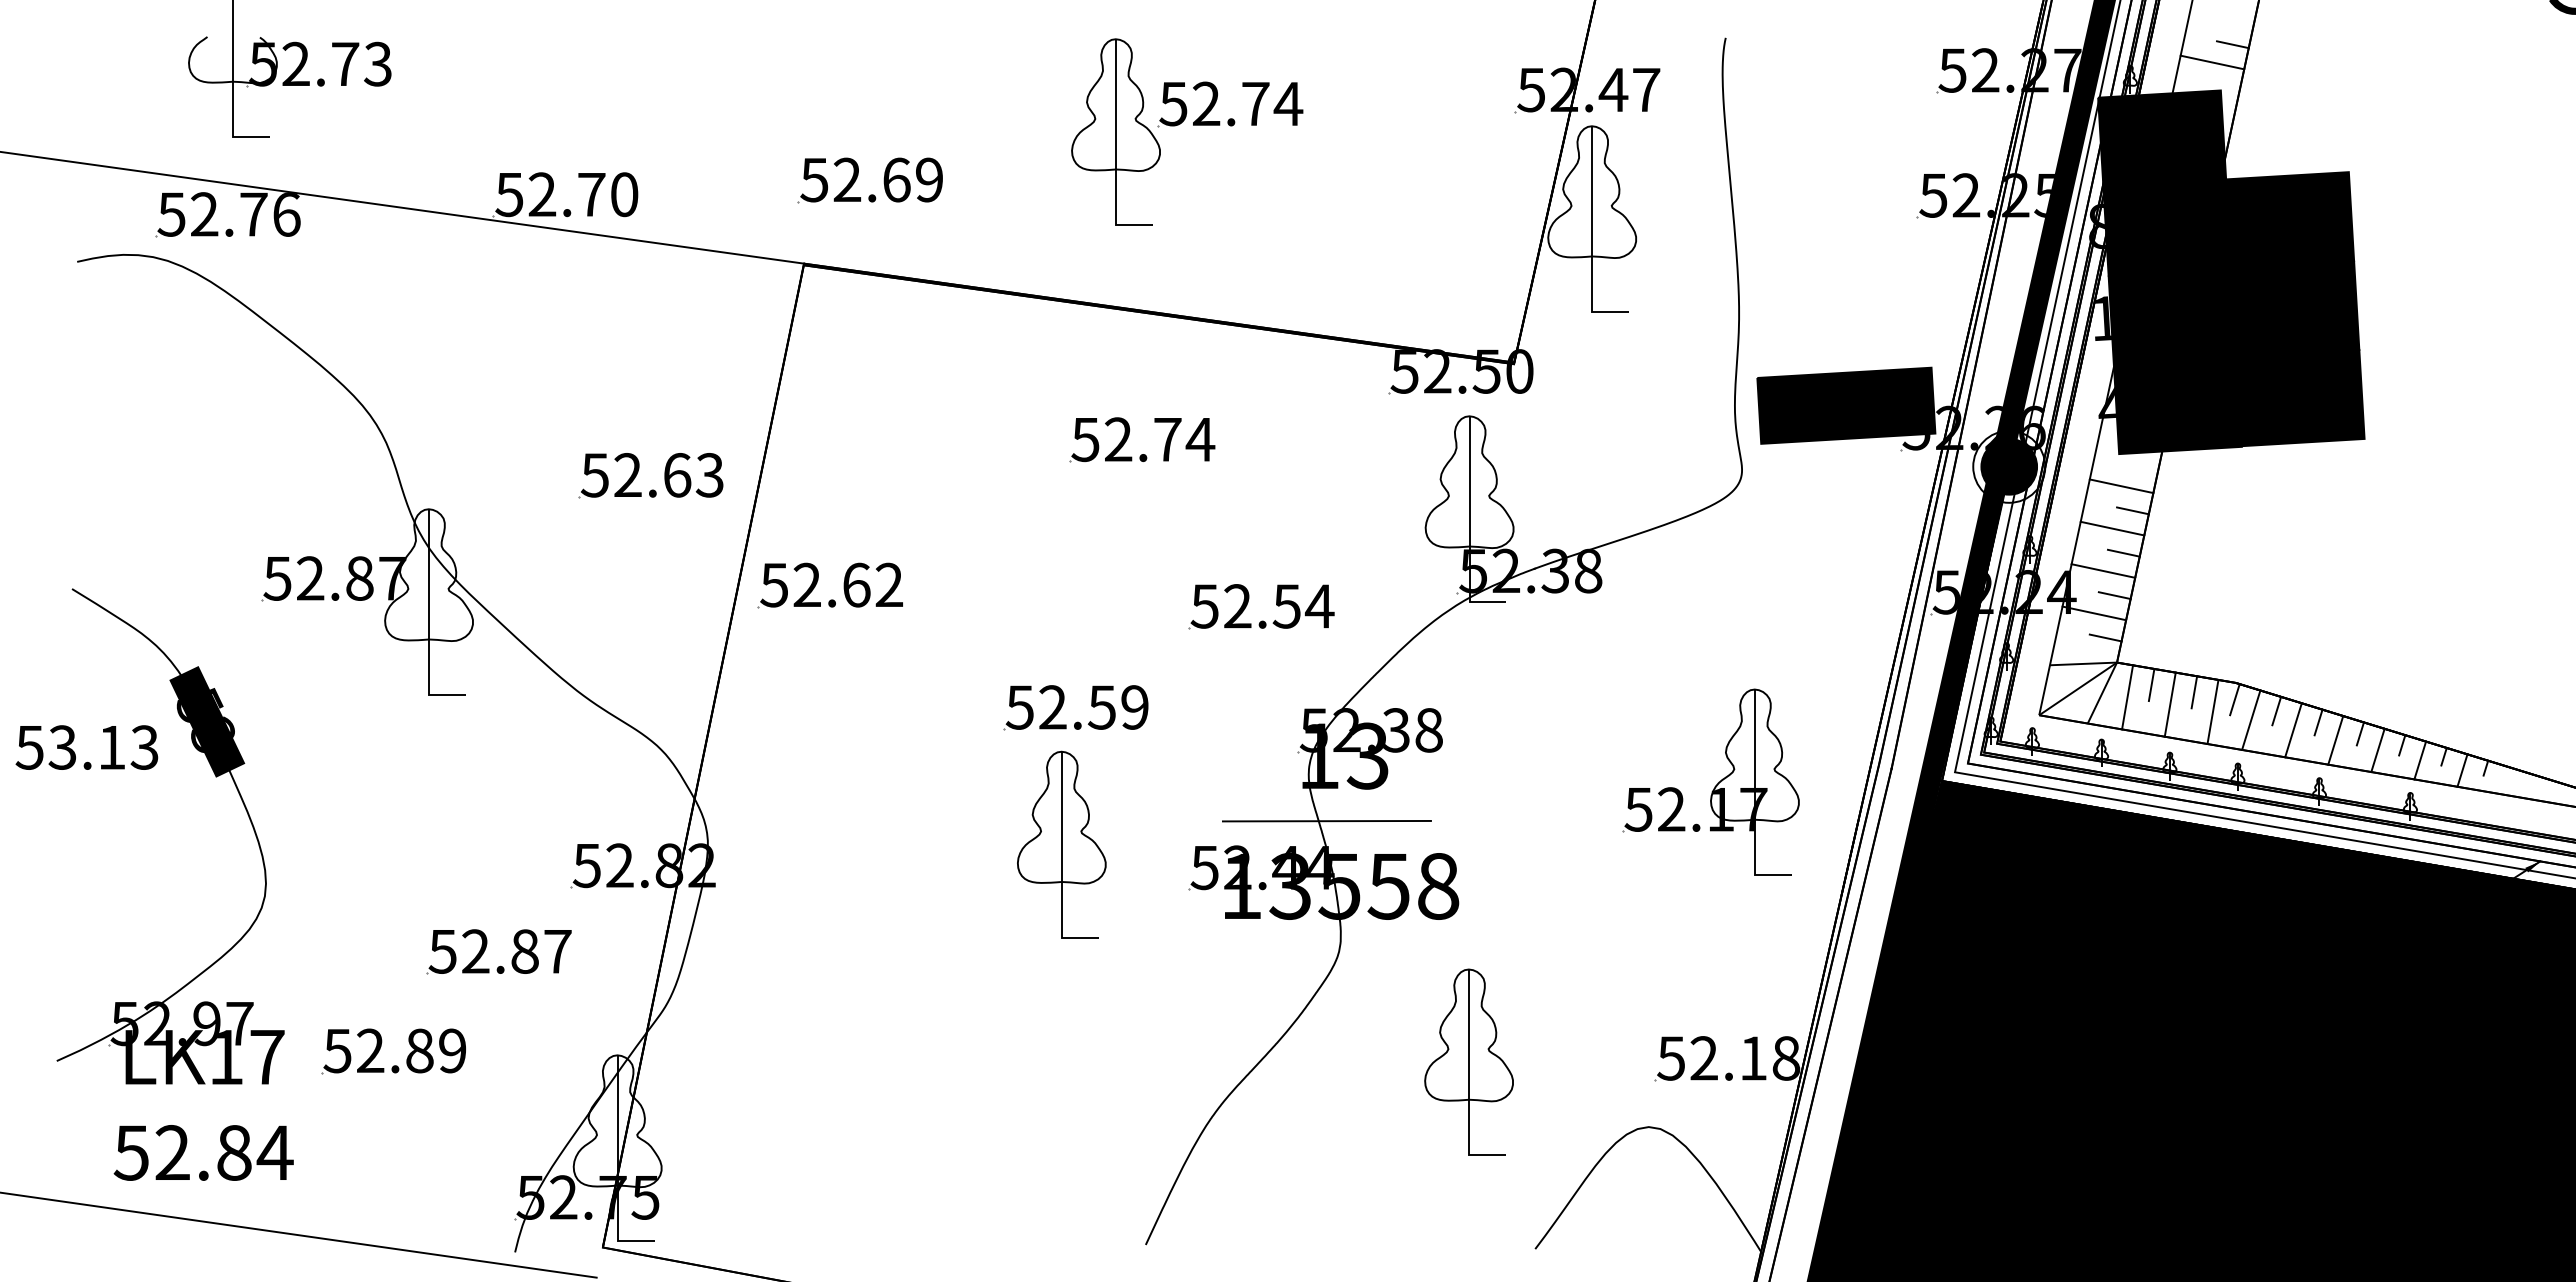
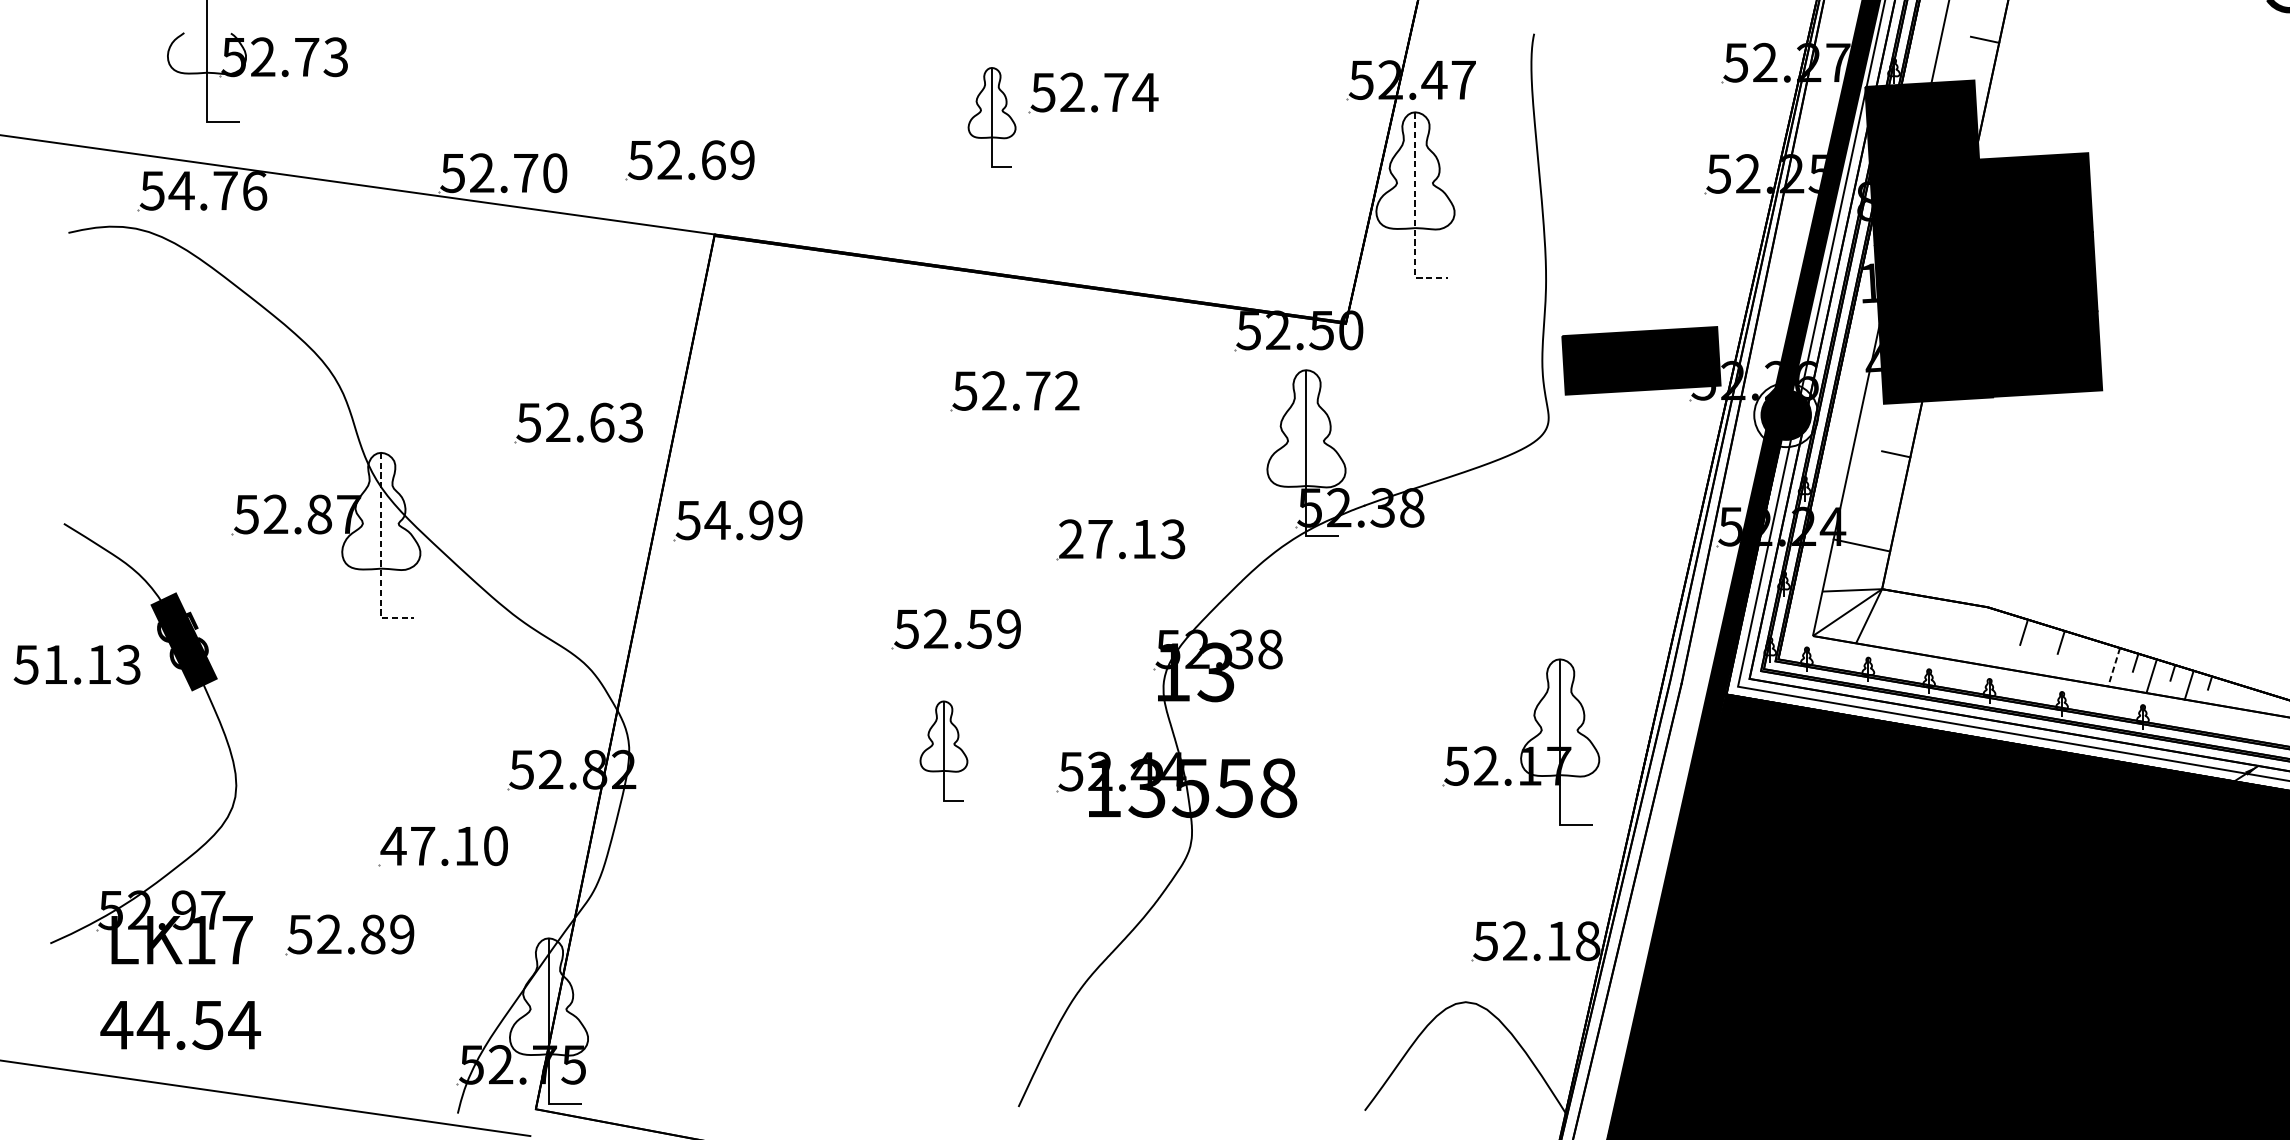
line: (2212, 62) -> (1966, 55), removed
part: (1115, 131) -> (991, 117), size x0.6
part: (858, 175) -> (679, 156), moved
text: (204, 214) -> (181, 190), 52.76 -> 54.76
line: (1592, 238) -> (1415, 212), solid -> dashed
text: (1200, 439) -> (1067, 390), 52.74 -> 52.72
line: (2121, 486) -> (1886, 432), removed
line: (2112, 528) -> (1878, 469), removed
line: (2123, 552) -> (1887, 491), removed
line: (2103, 570) -> (1870, 507), removed
text: (847, 584) -> (753, 519), 52.62 -> 54.99
line: (2114, 595) -> (1879, 529), removed
text: (1262, 606) -> (1122, 539), 52.54 -> 27.13
line: (428, 622) -> (380, 553), solid -> dashed
line: (2105, 637) -> (1871, 566), removed
line: (2151, 684) -> (1912, 608), removed
line: (2194, 692) -> (1950, 615), removed
line: (2127, 697) -> (1891, 620), removed
line: (2234, 699) -> (1986, 622), removed
line: (2169, 704) -> (1928, 626), removed
line: (2212, 711) -> (1966, 632), removed
line: (2251, 719) -> (2001, 639), removed
line: (2293, 730) -> (2038, 649), removed
line: (2359, 733) -> (2097, 652), removed
line: (2335, 740) -> (2076, 658), removed
text: (62, 747) -> (55, 664), 53.13 -> 51.13
line: (2377, 750) -> (2113, 667), solid -> dashed
part: (1715, 785) -> (1525, 744), moved
line: (1326, 820) -> (1179, 729), removed
part: (1061, 844) -> (943, 750), size x0.6
text: (499, 951) -> (443, 846), 52.87 -> 47.10
part: (1468, 1061) -> (1305, 943), removed
text: (182, 1152) -> (162, 1024), 52.84 -> 44.54

